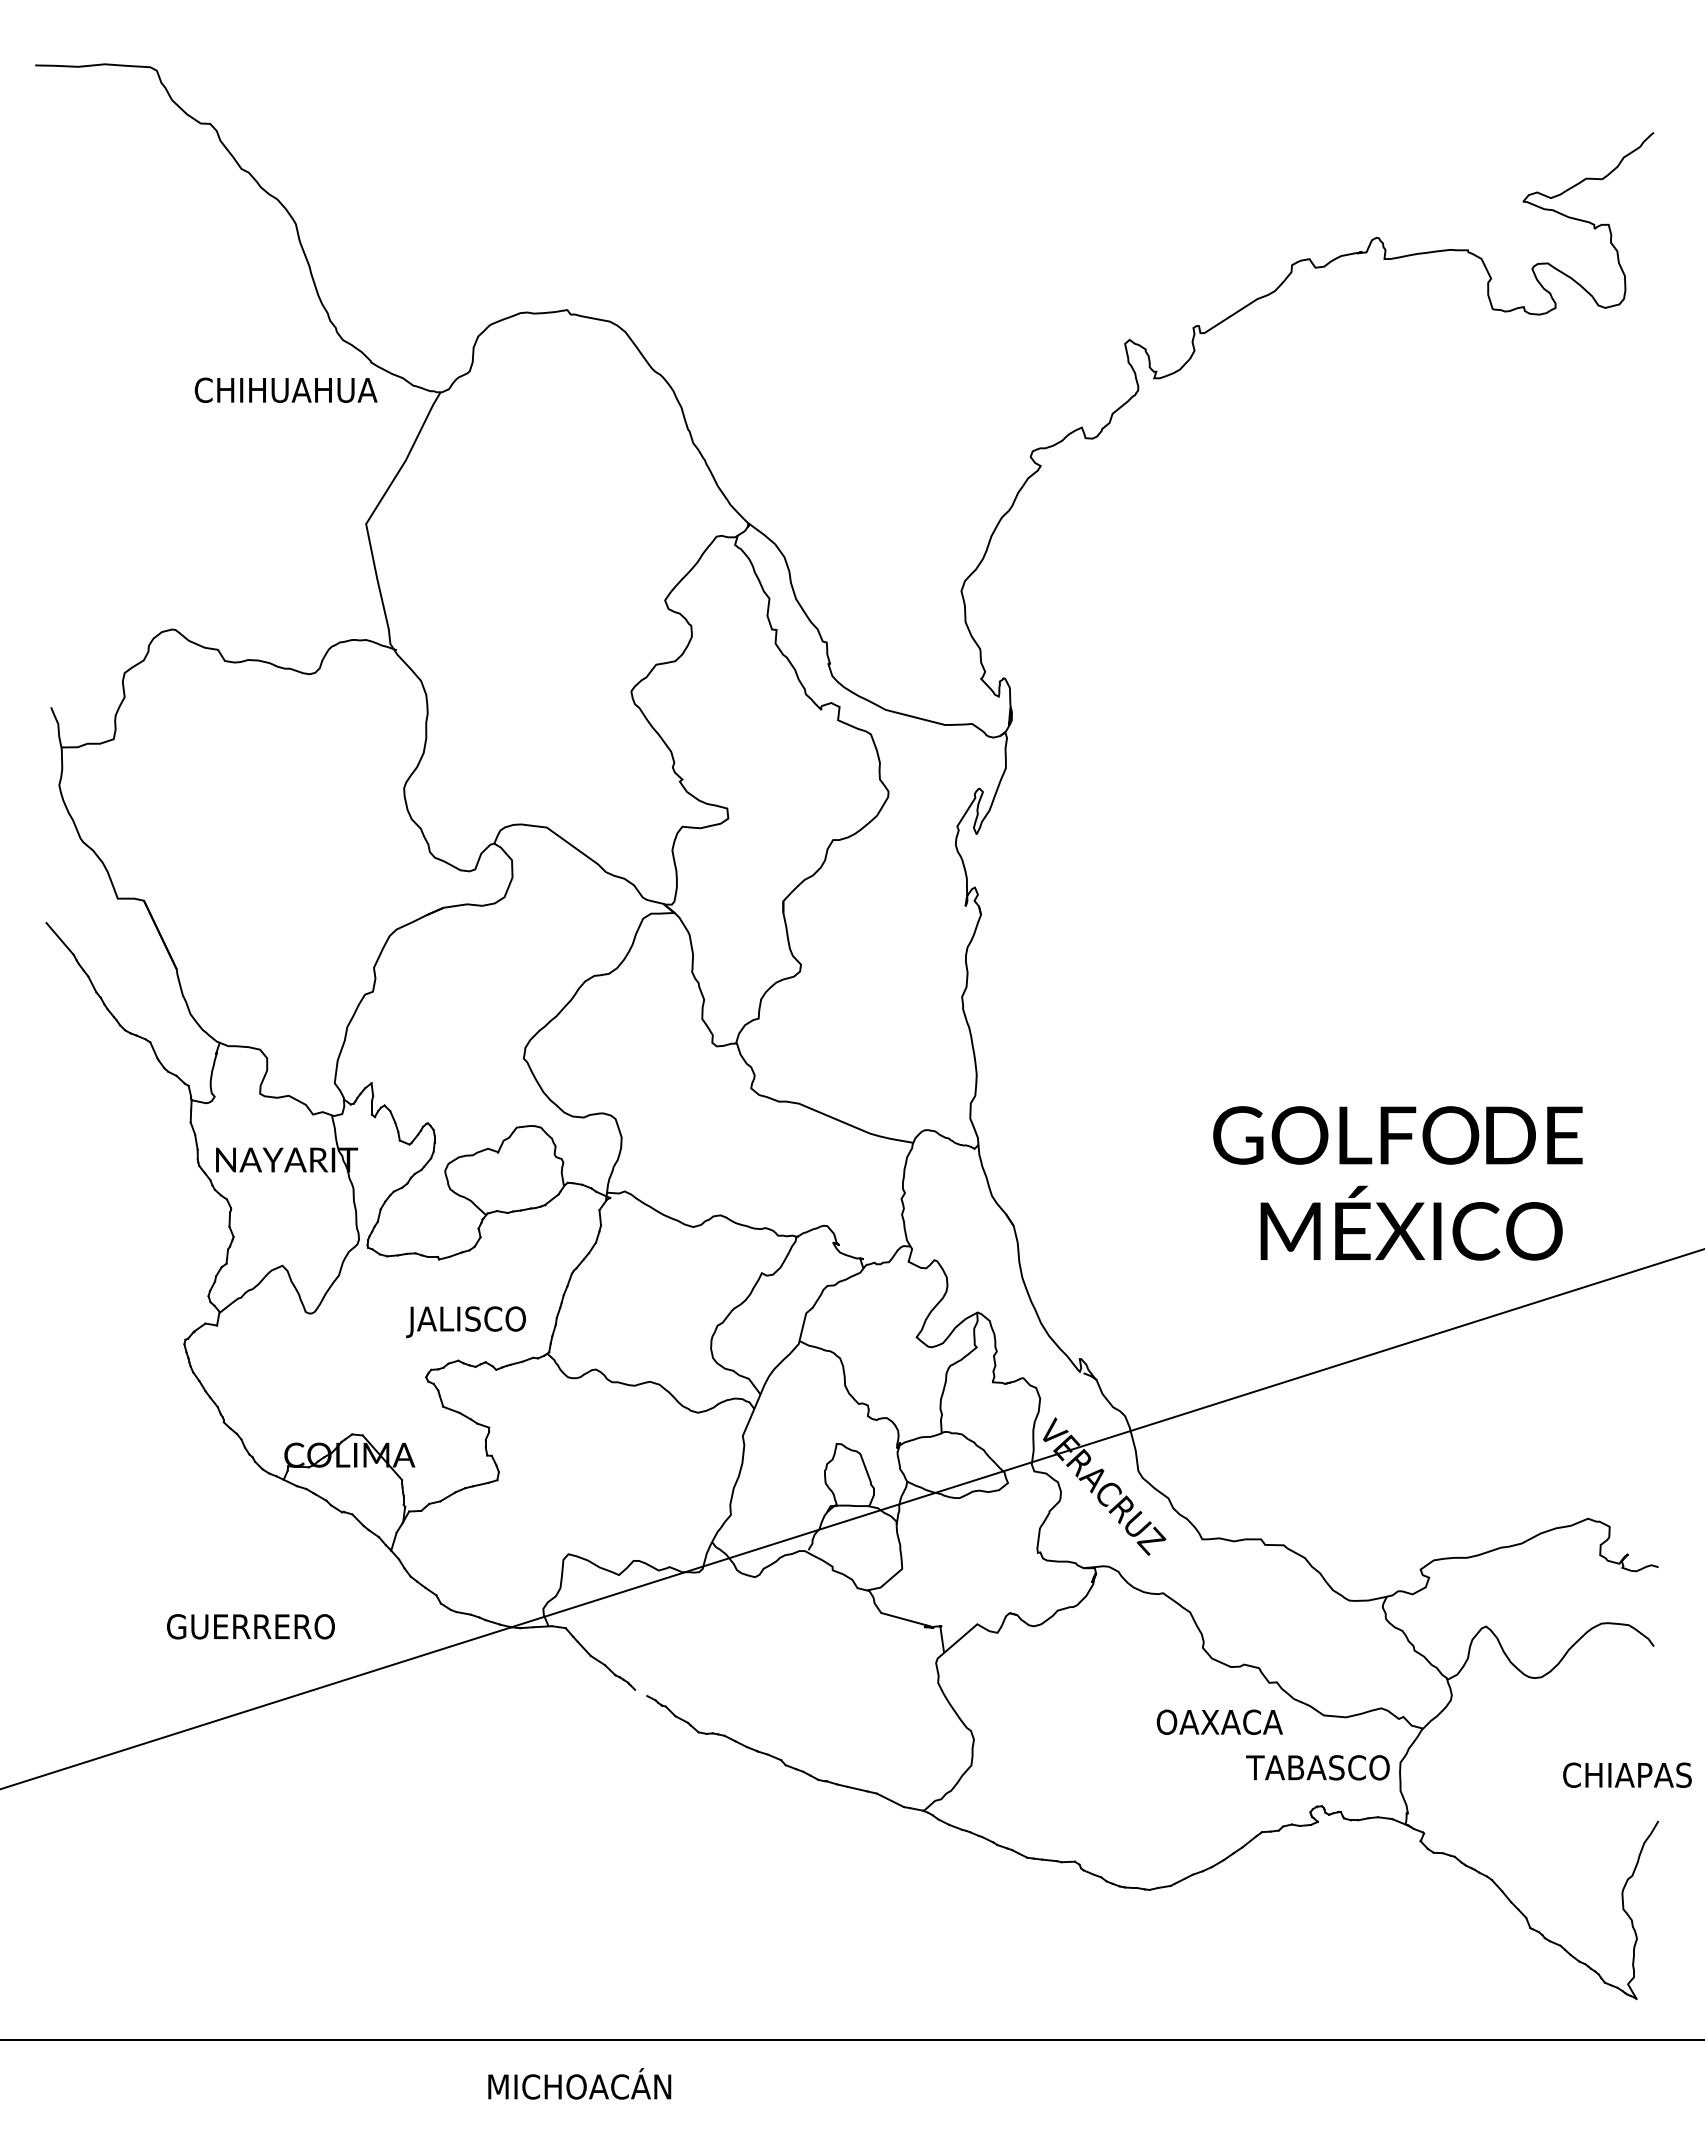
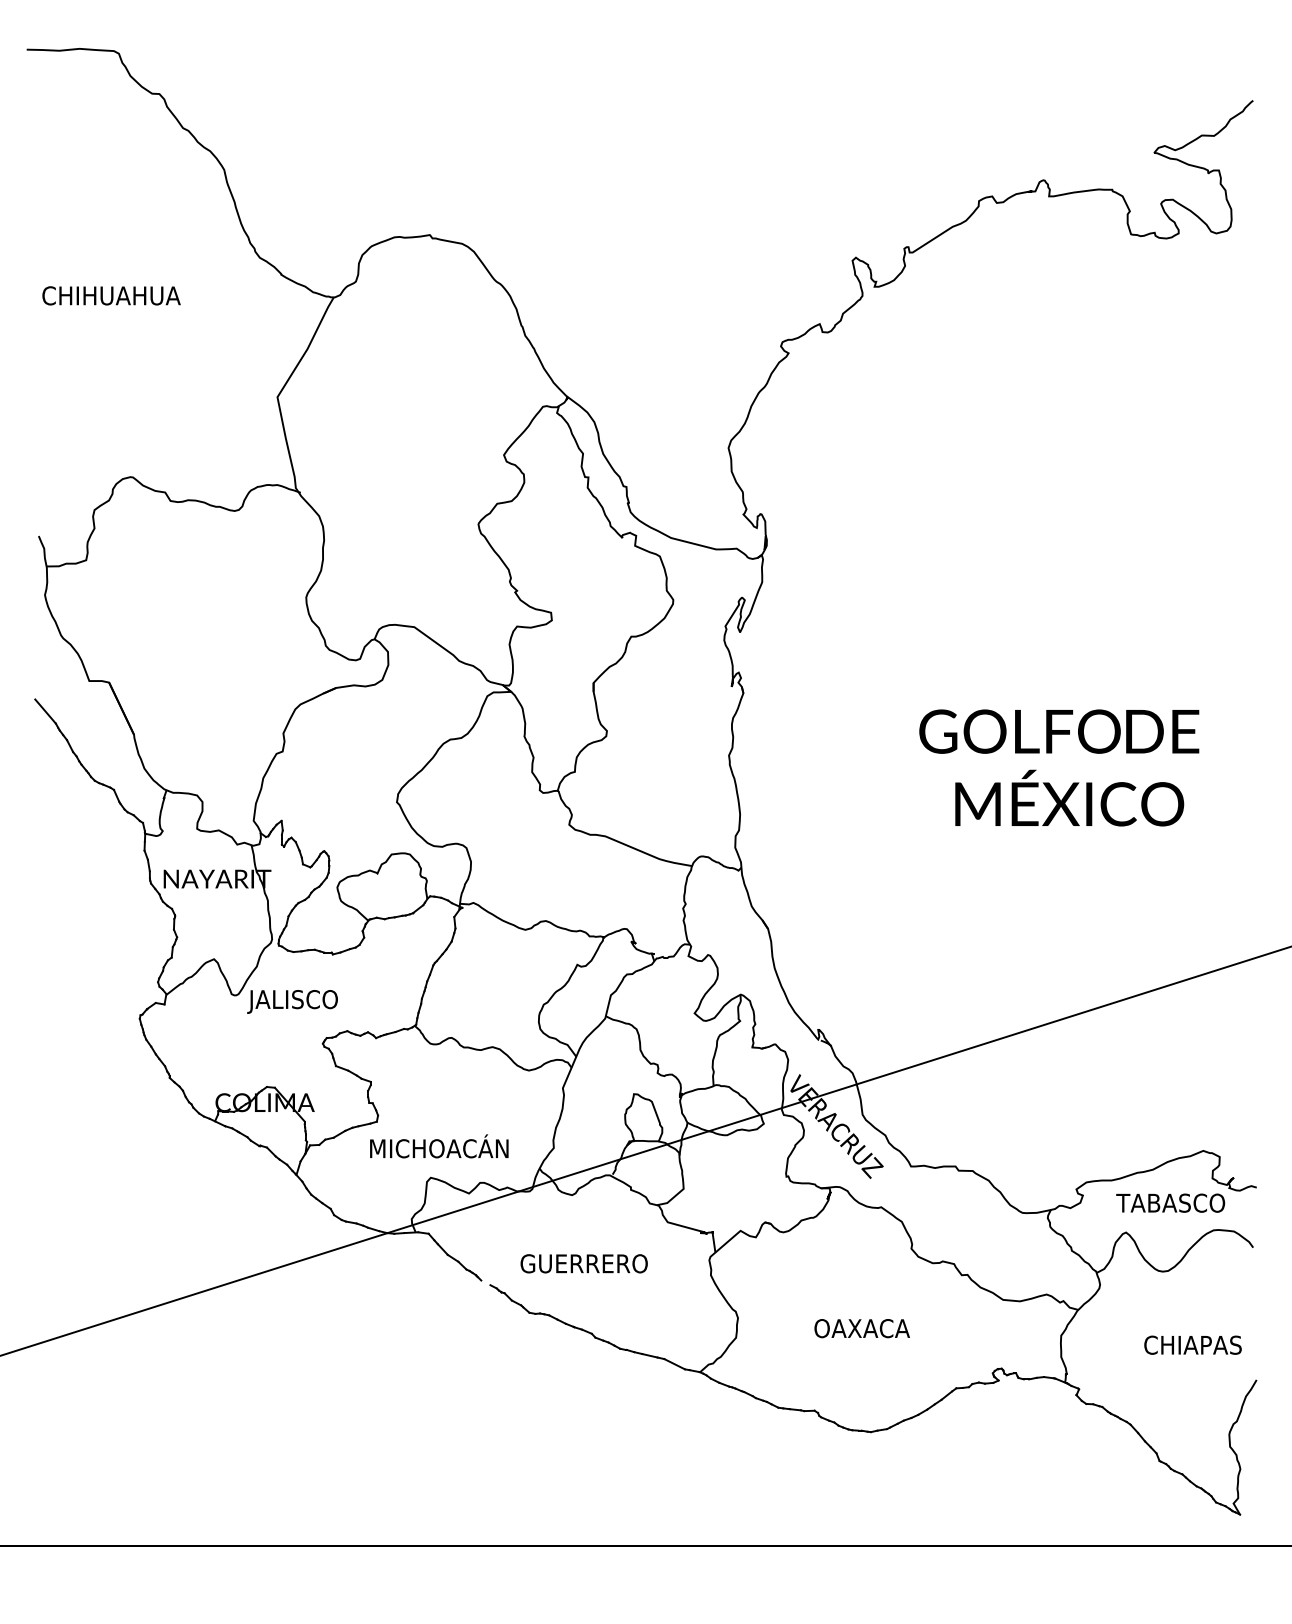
text: (285, 389) -> (111, 295), moved
text: (1397, 1183) -> (1058, 768), moved
text: (465, 1322) -> (292, 1002), moved
text: (250, 1626) -> (583, 1263), moved
text: (1219, 1721) -> (861, 1327), moved
text: (1317, 1767) -> (1170, 1202), moved
text: (1627, 1774) -> (1193, 1344), moved
text: (579, 2083) -> (439, 1146), moved

